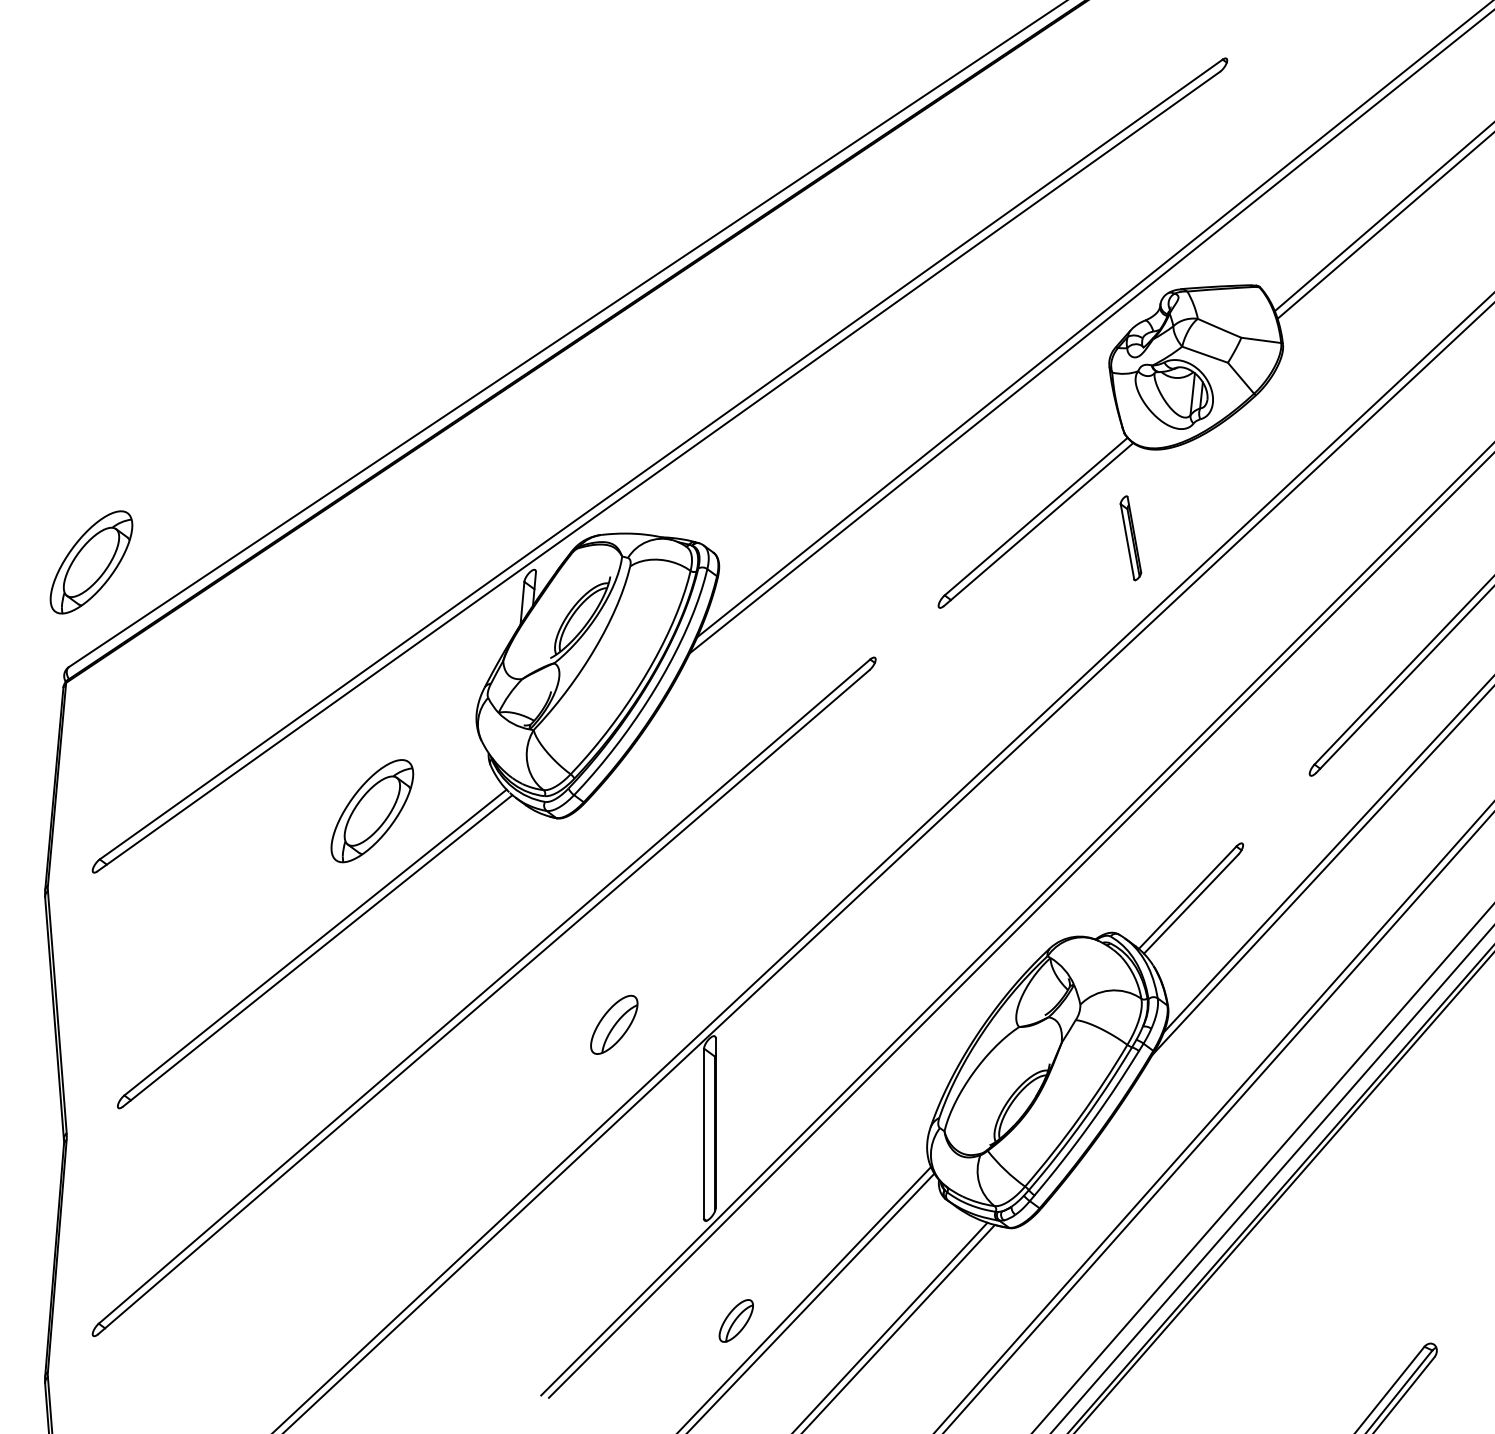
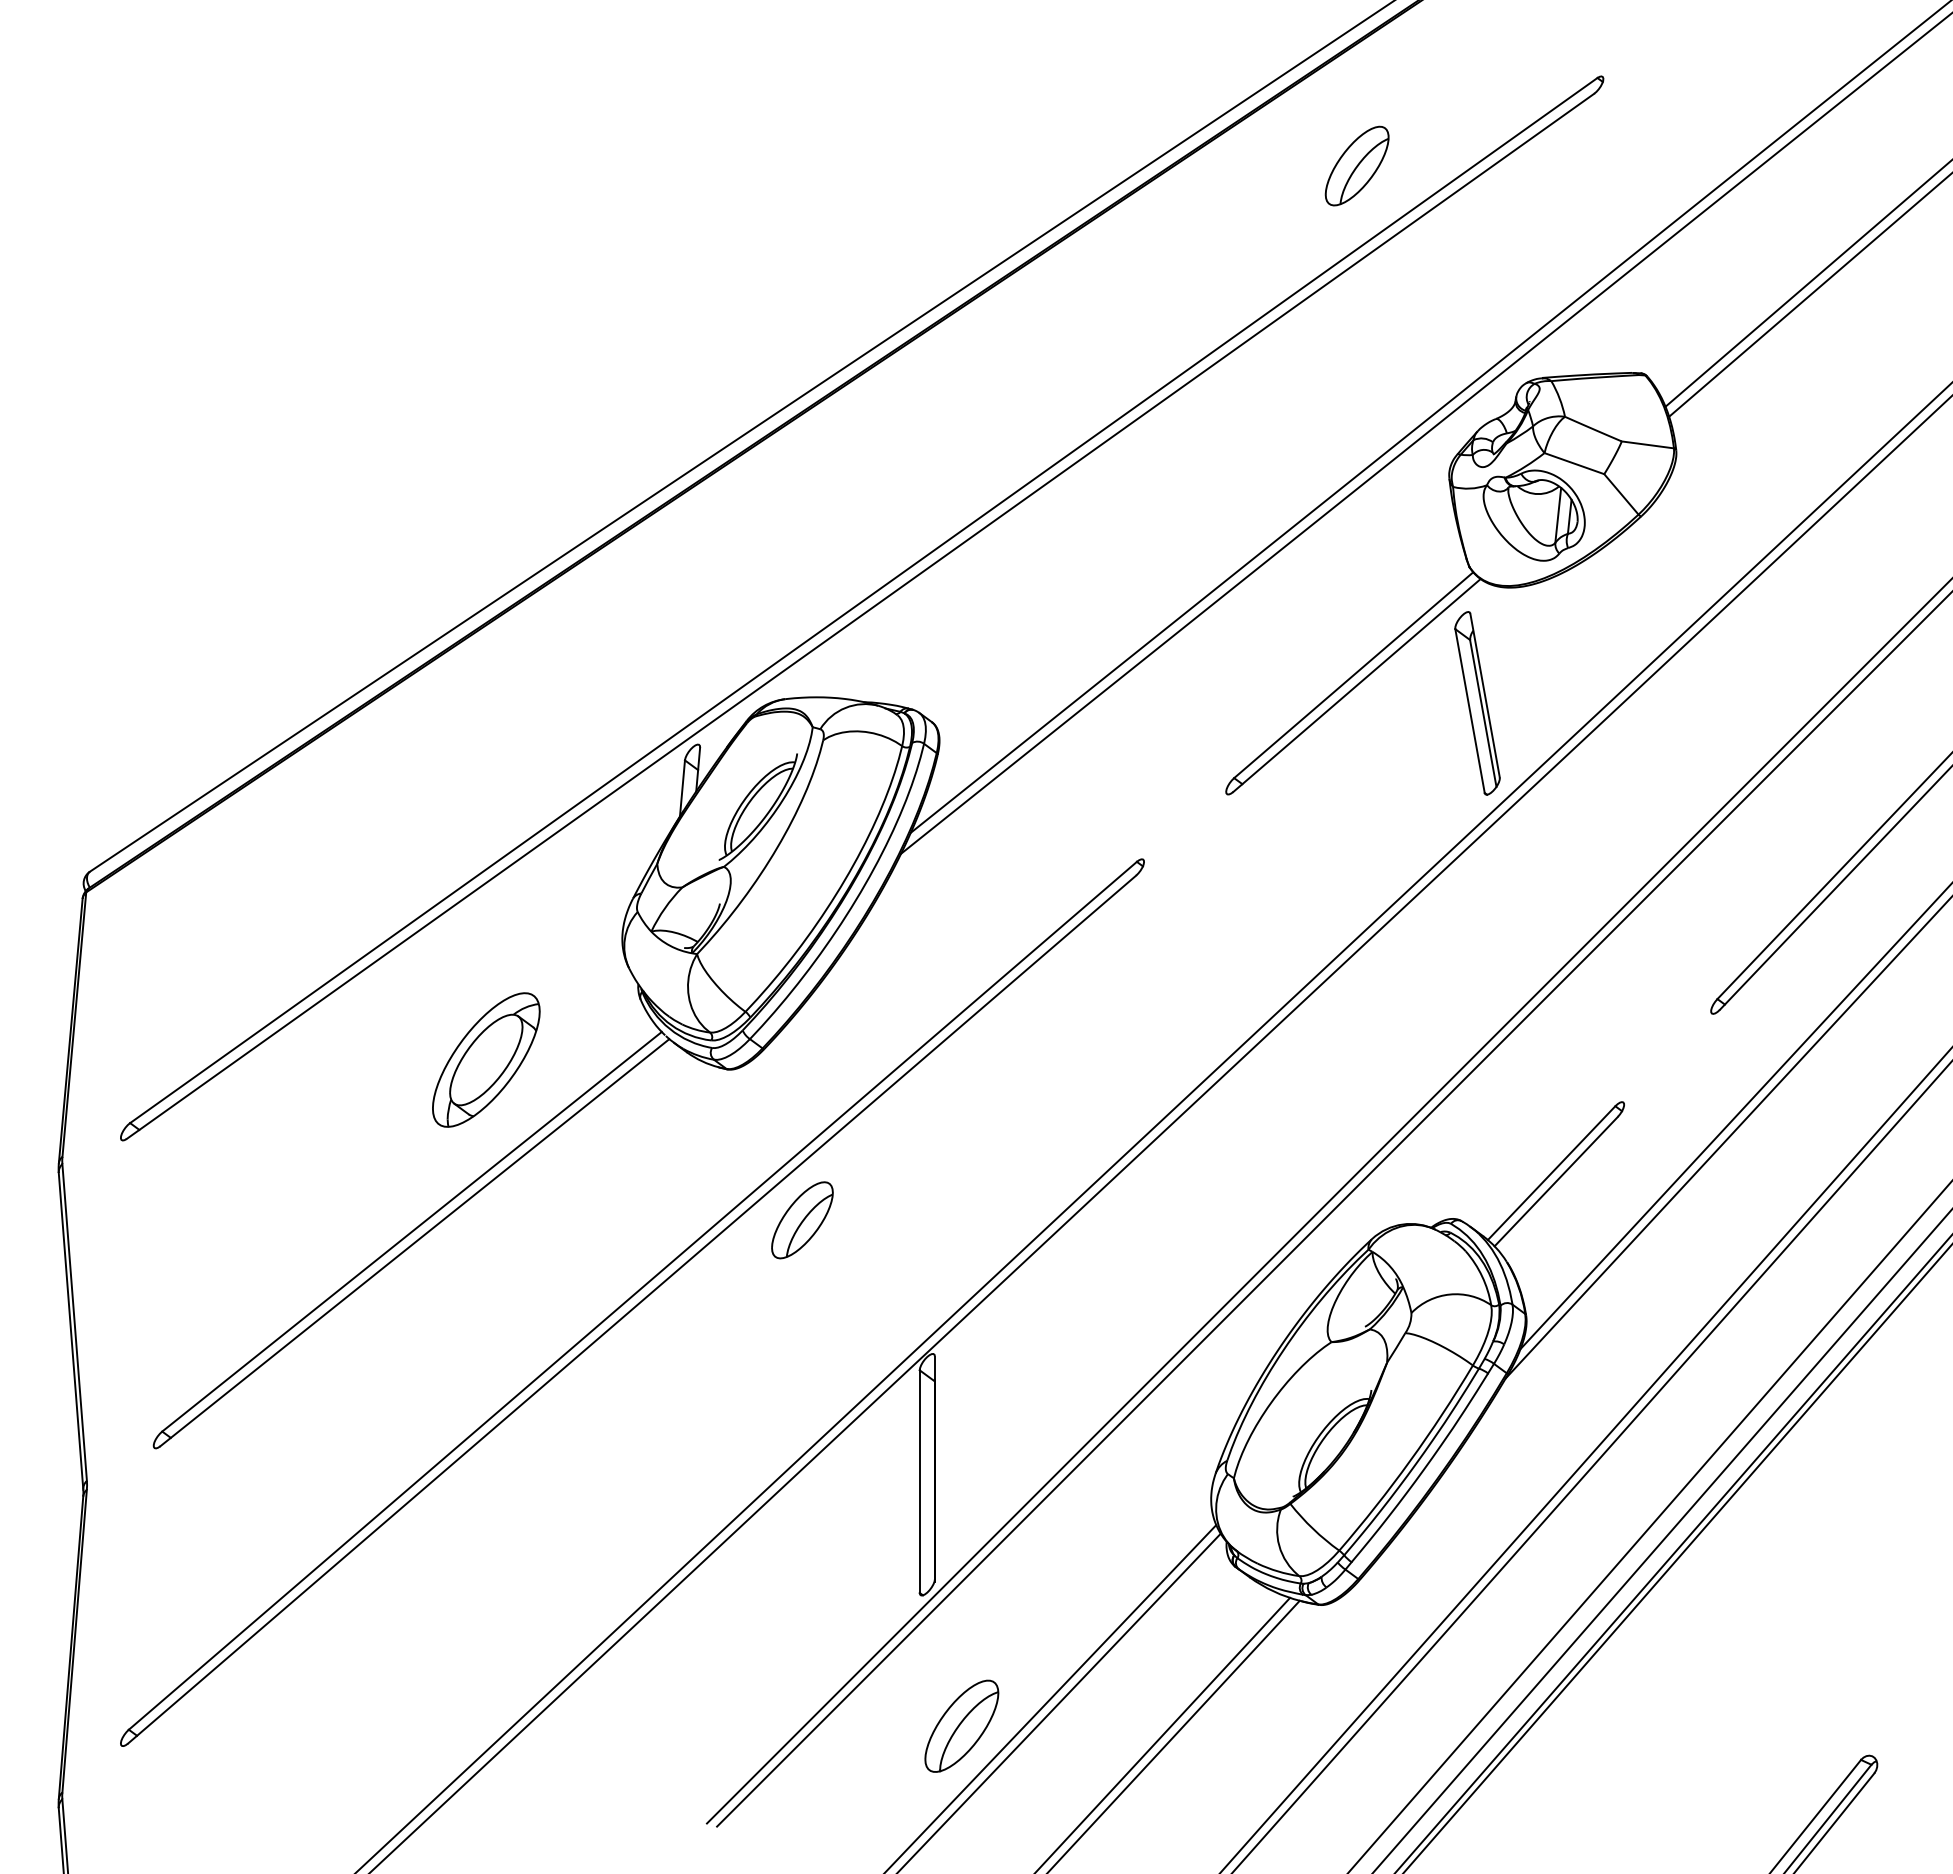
part: (1038, 126) -> (1356, 165), added
part: (1130, 538) -> (1477, 703), size x1.67
part: (91, 562) -> (119, 734), removed
part: (614, 1025) -> (802, 1220), moved
part: (736, 1320) -> (961, 1725), size x1.67

